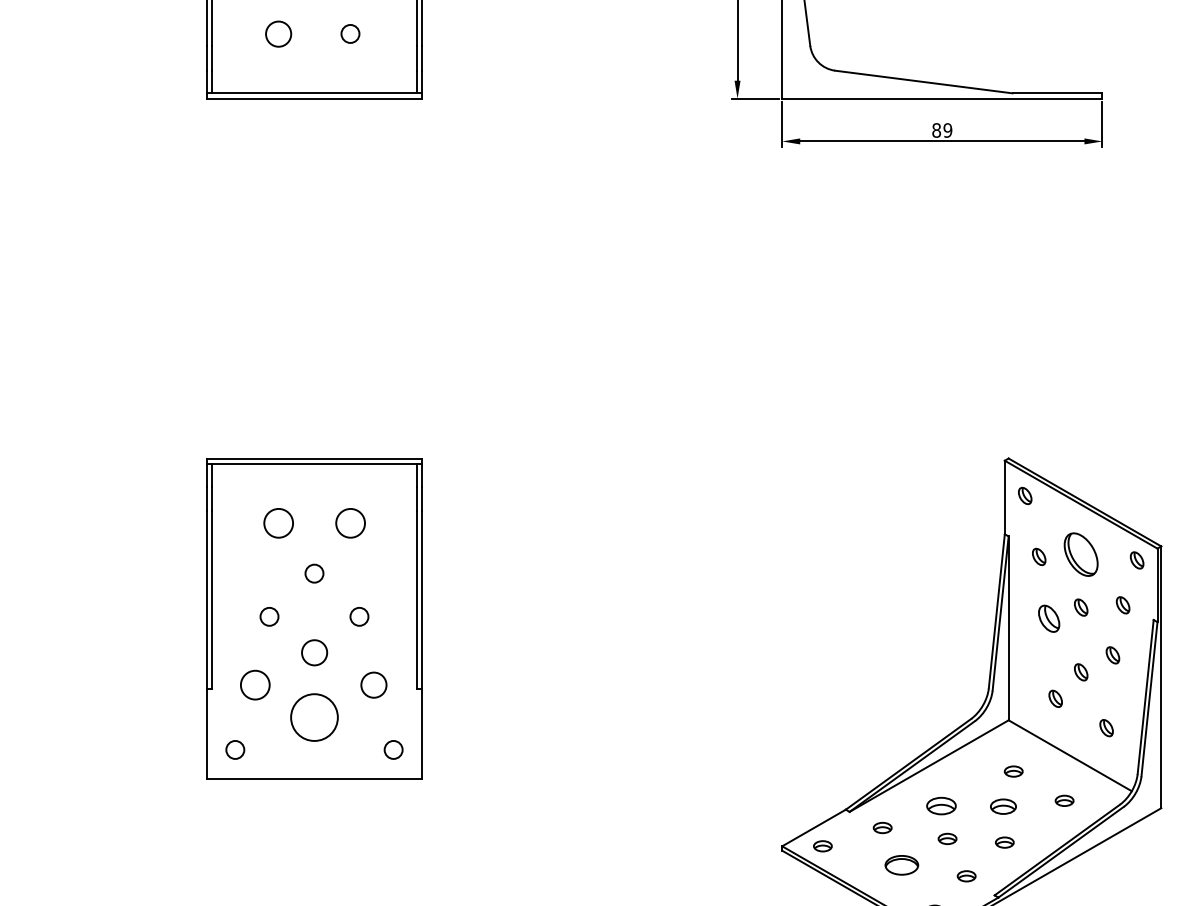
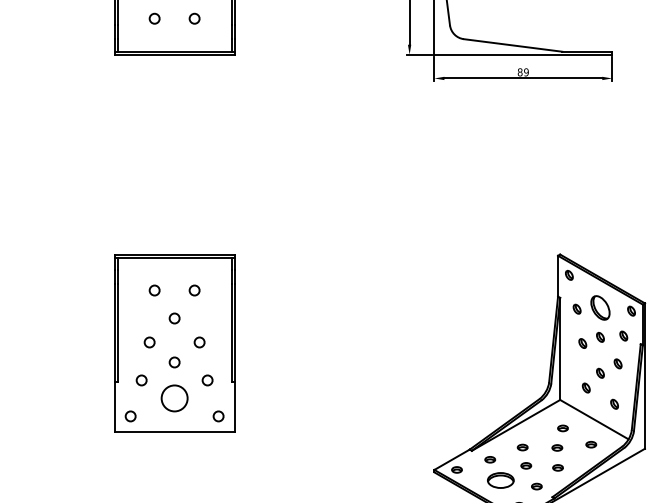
circle: (278, 33) -> (154, 18), size x0.71
circle: (278, 523) -> (154, 290), size x0.62
circle: (350, 523) -> (194, 290), size x0.62
part: (1048, 618) -> (582, 343), size x0.62
circle: (314, 652) -> (174, 362), size x0.71
circle: (254, 685) -> (141, 380), size x0.62
circle: (373, 685) -> (207, 380), size x0.71
part: (940, 805) -> (522, 447), size x0.62
part: (1003, 805) -> (557, 447), size x0.71
part: (901, 865) -> (500, 480), size x1.43

